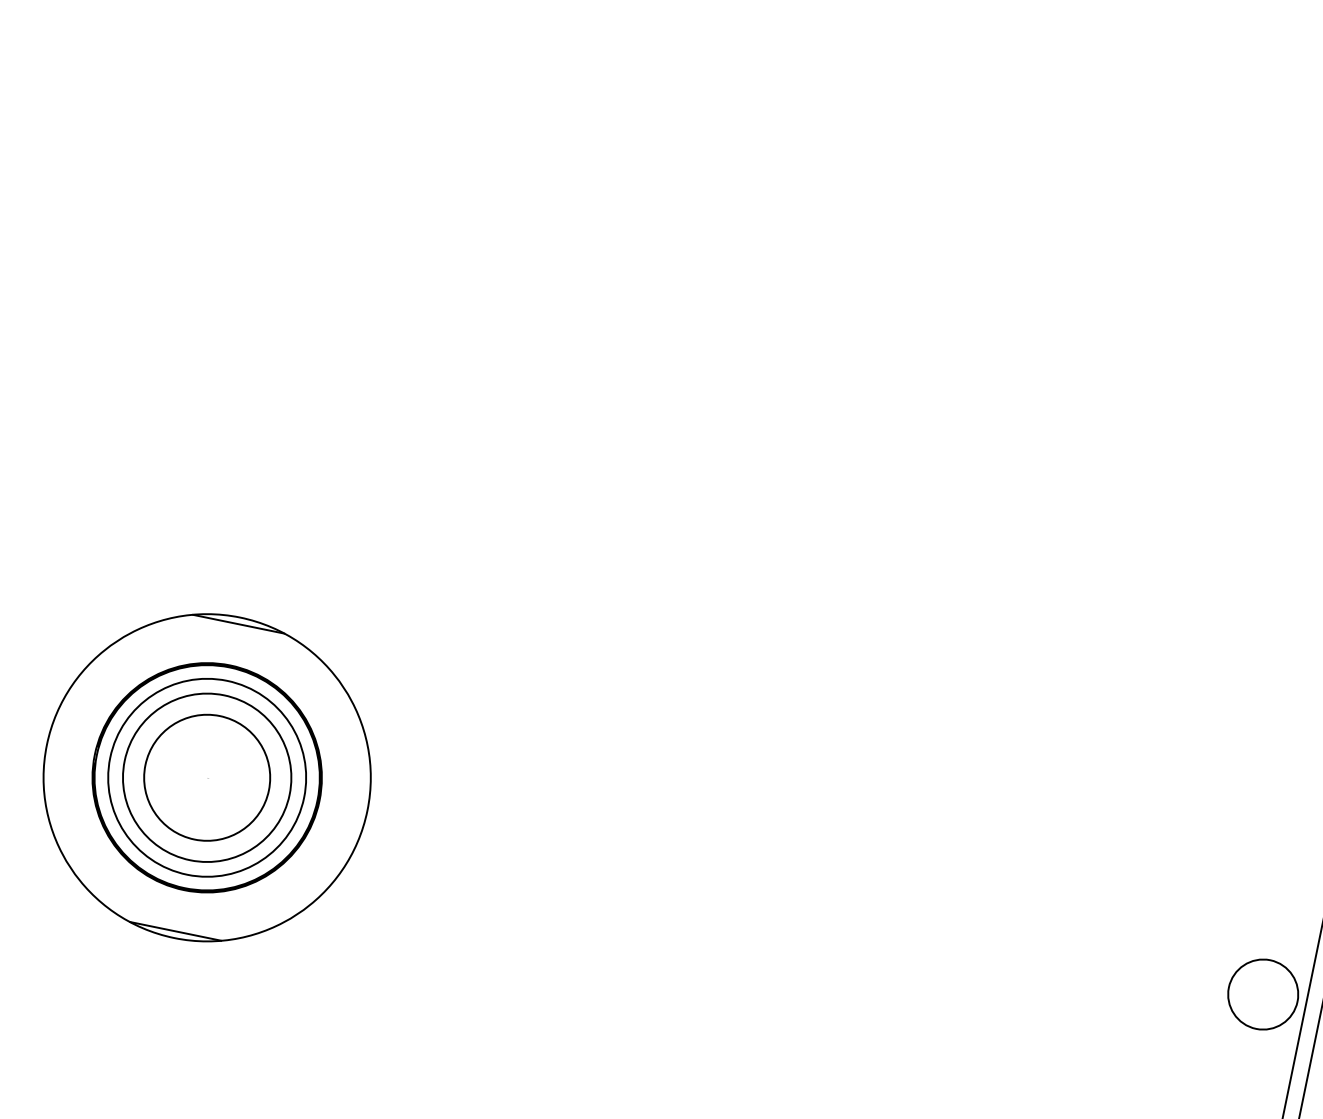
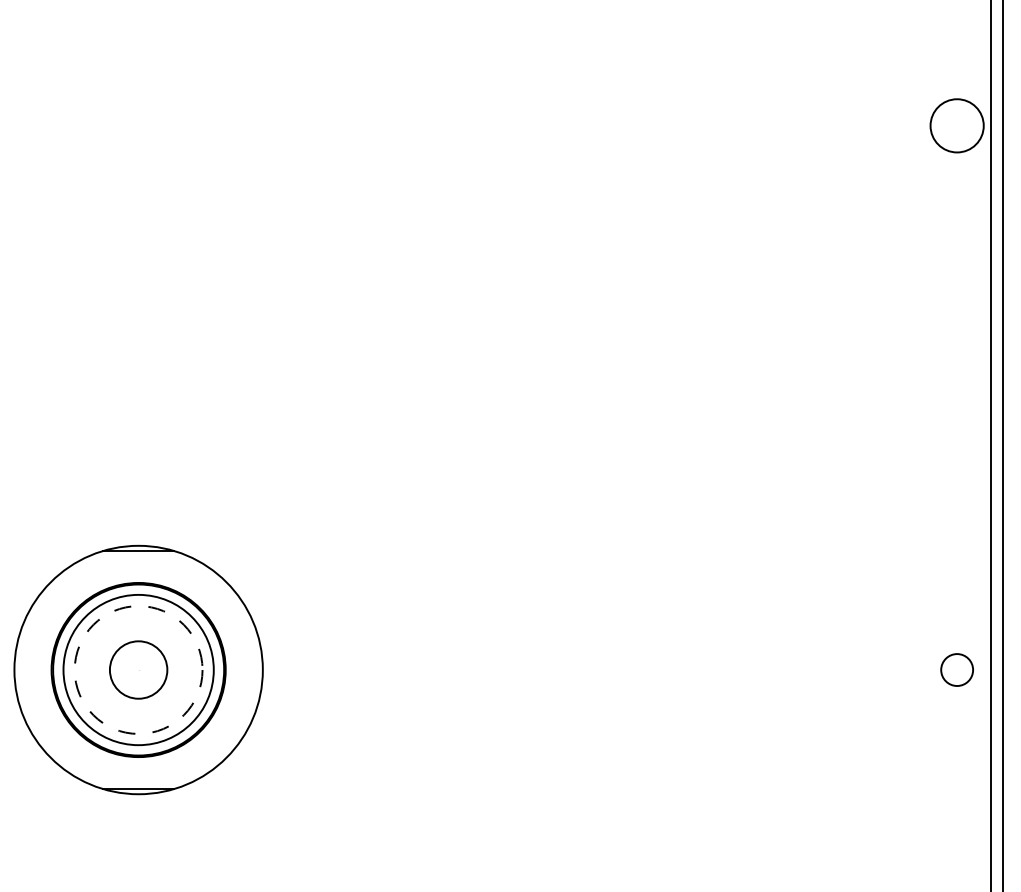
circle: (207, 777) -> (138, 669), size x0.6
circle: (207, 777) -> (138, 669), solid -> dashed
circle: (1262, 993) -> (956, 669), size x0.6

